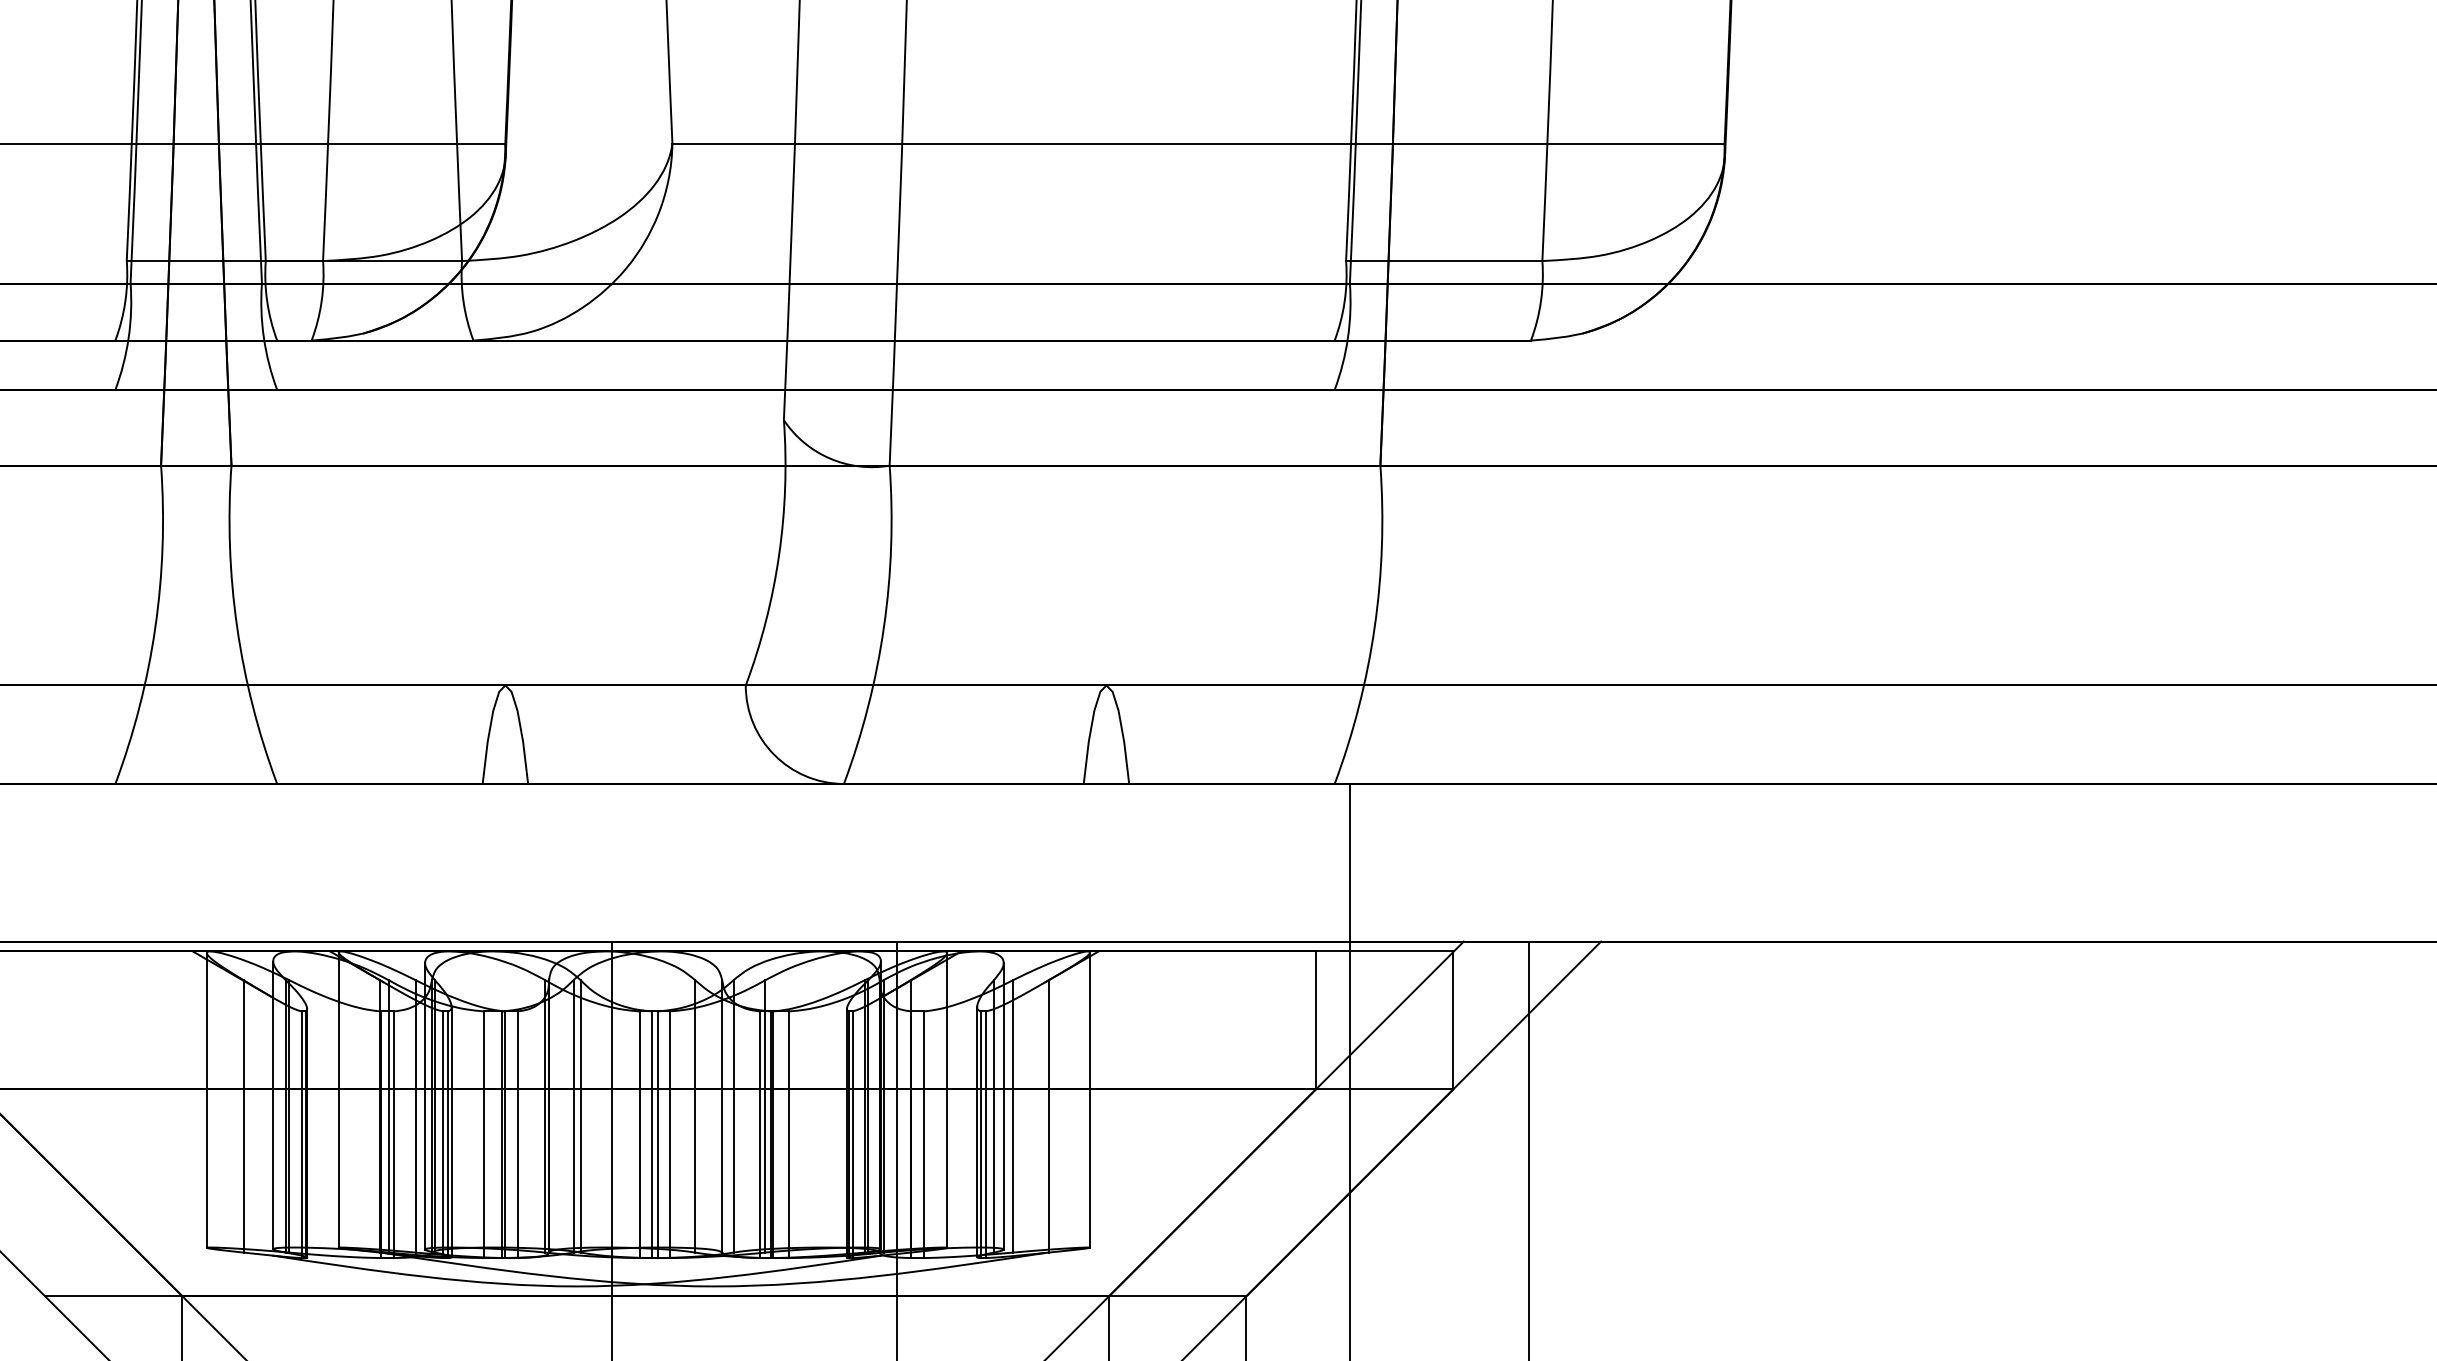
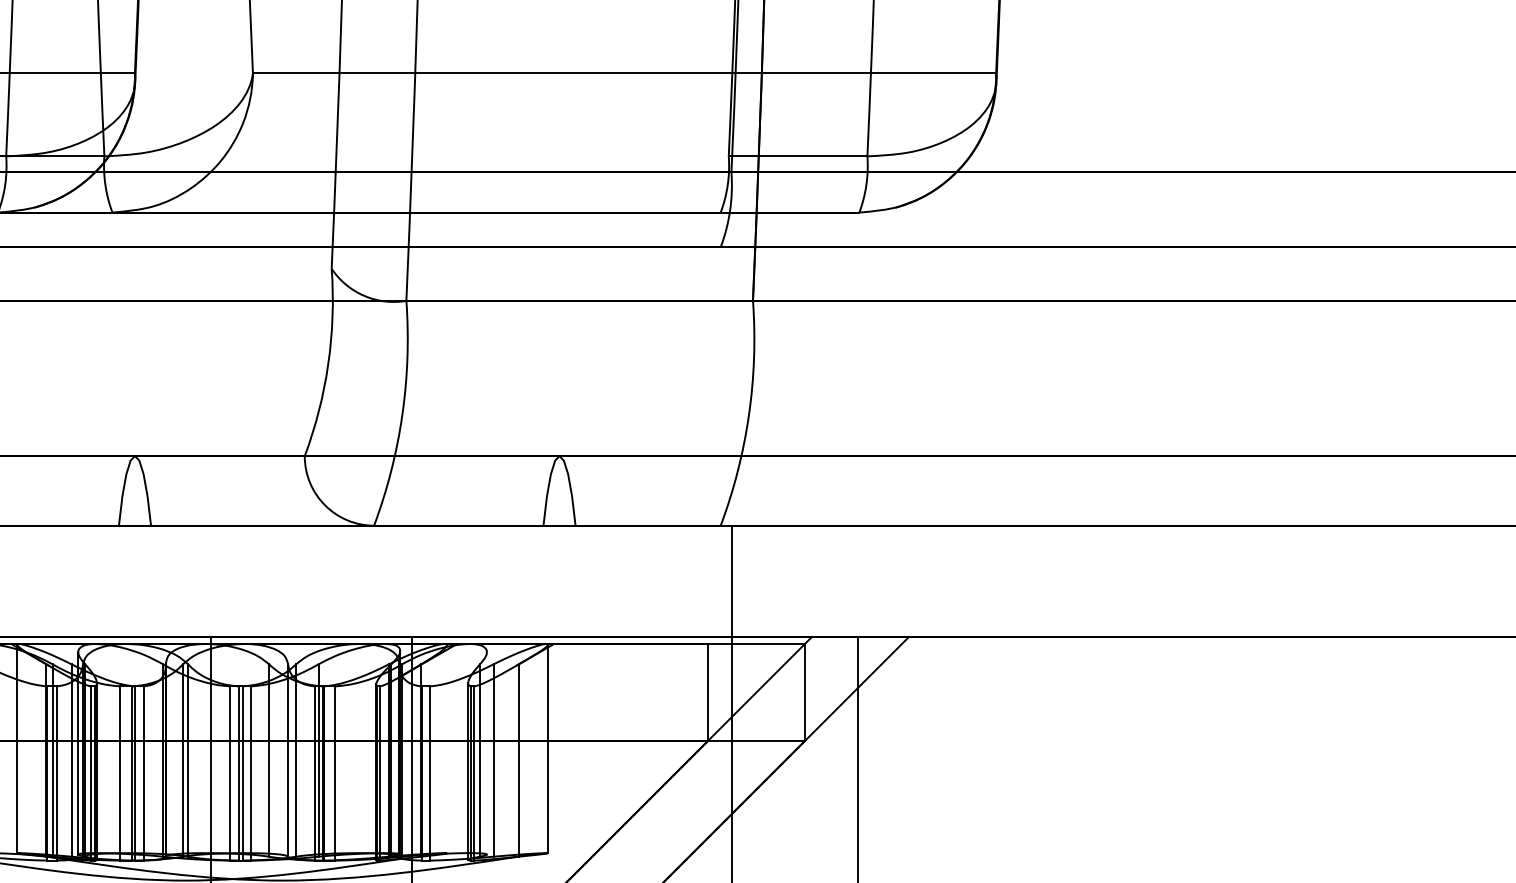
line: (947, 1100) -> (447, 749), removed
line: (1003, 1106) -> (486, 753), removed

